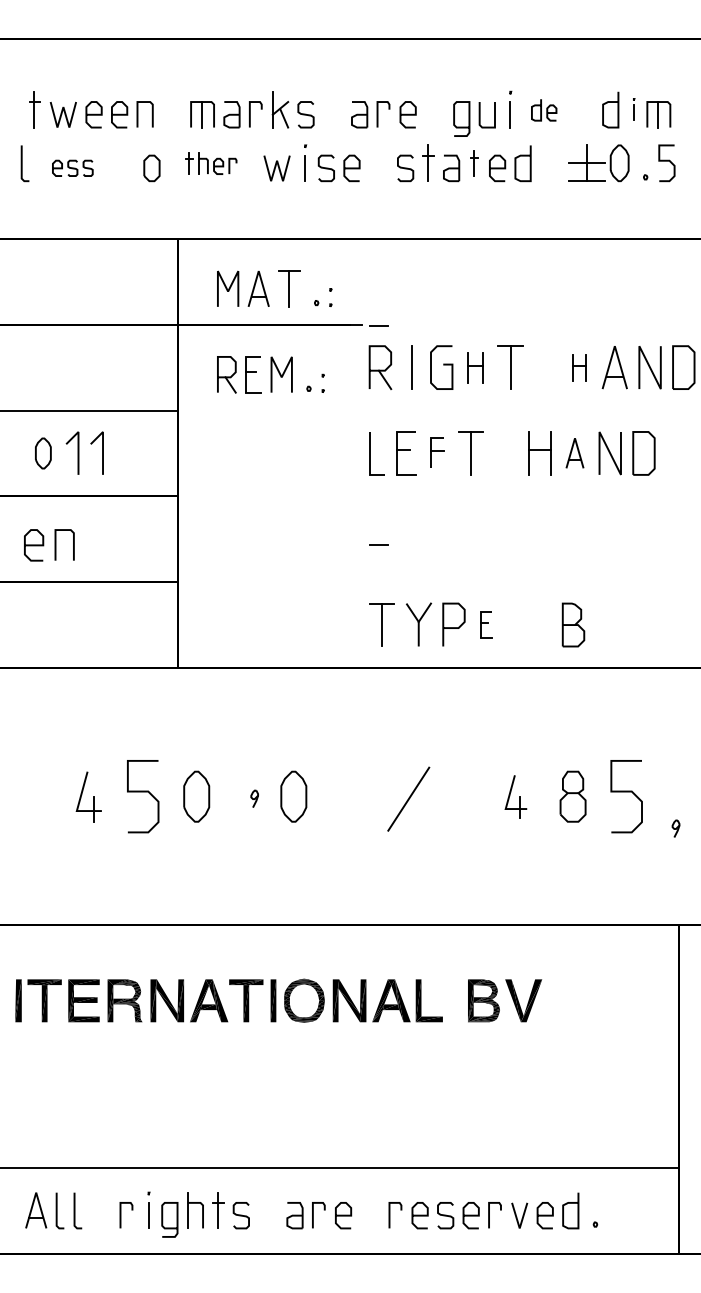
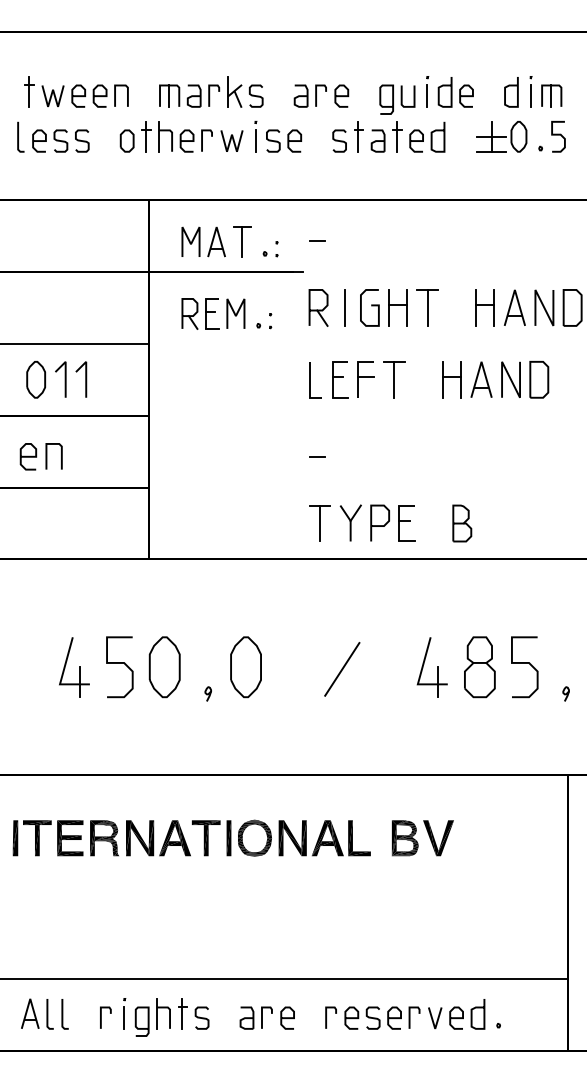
part: (633, 109) -> (530, 91), size x1.67
part: (543, 110) -> (455, 92), size x1.67
part: (210, 162) -> (176, 136), size x1.67
part: (474, 162) -> (397, 136), size x1.43
part: (72, 167) -> (60, 140), size x1.67
line: (379, 325) -> (317, 240), moved
part: (474, 367) -> (397, 307), size x1.43
part: (578, 367) -> (484, 307), size x1.67
part: (43, 453) -> (36, 379), size x1.43
part: (436, 453) -> (365, 379), size x1.43
part: (574, 453) -> (481, 379), size x1.43
part: (485, 625) -> (406, 523), size x1.67
part: (573, 625) -> (462, 523), moved
part: (89, 796) -> (74, 667), size x1.43
part: (196, 796) -> (164, 667), size x1.43
part: (293, 796) -> (245, 667), size x1.43
part: (515, 796) -> (431, 667), size x1.67
part: (572, 796) -> (479, 667), size x1.43
part: (253, 798) -> (207, 693), moved

